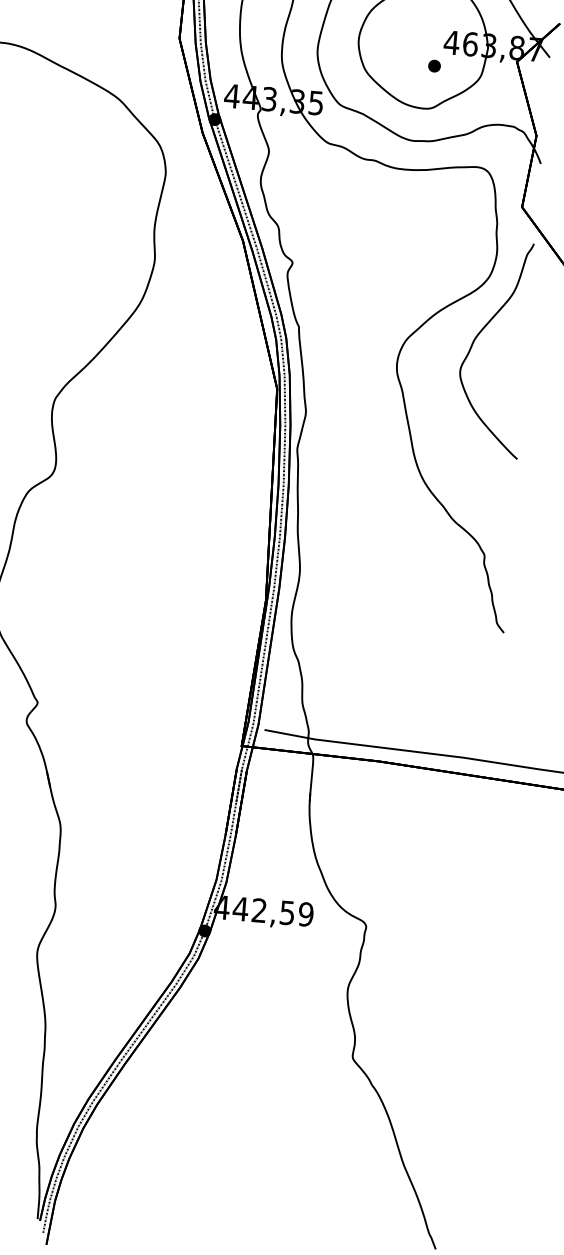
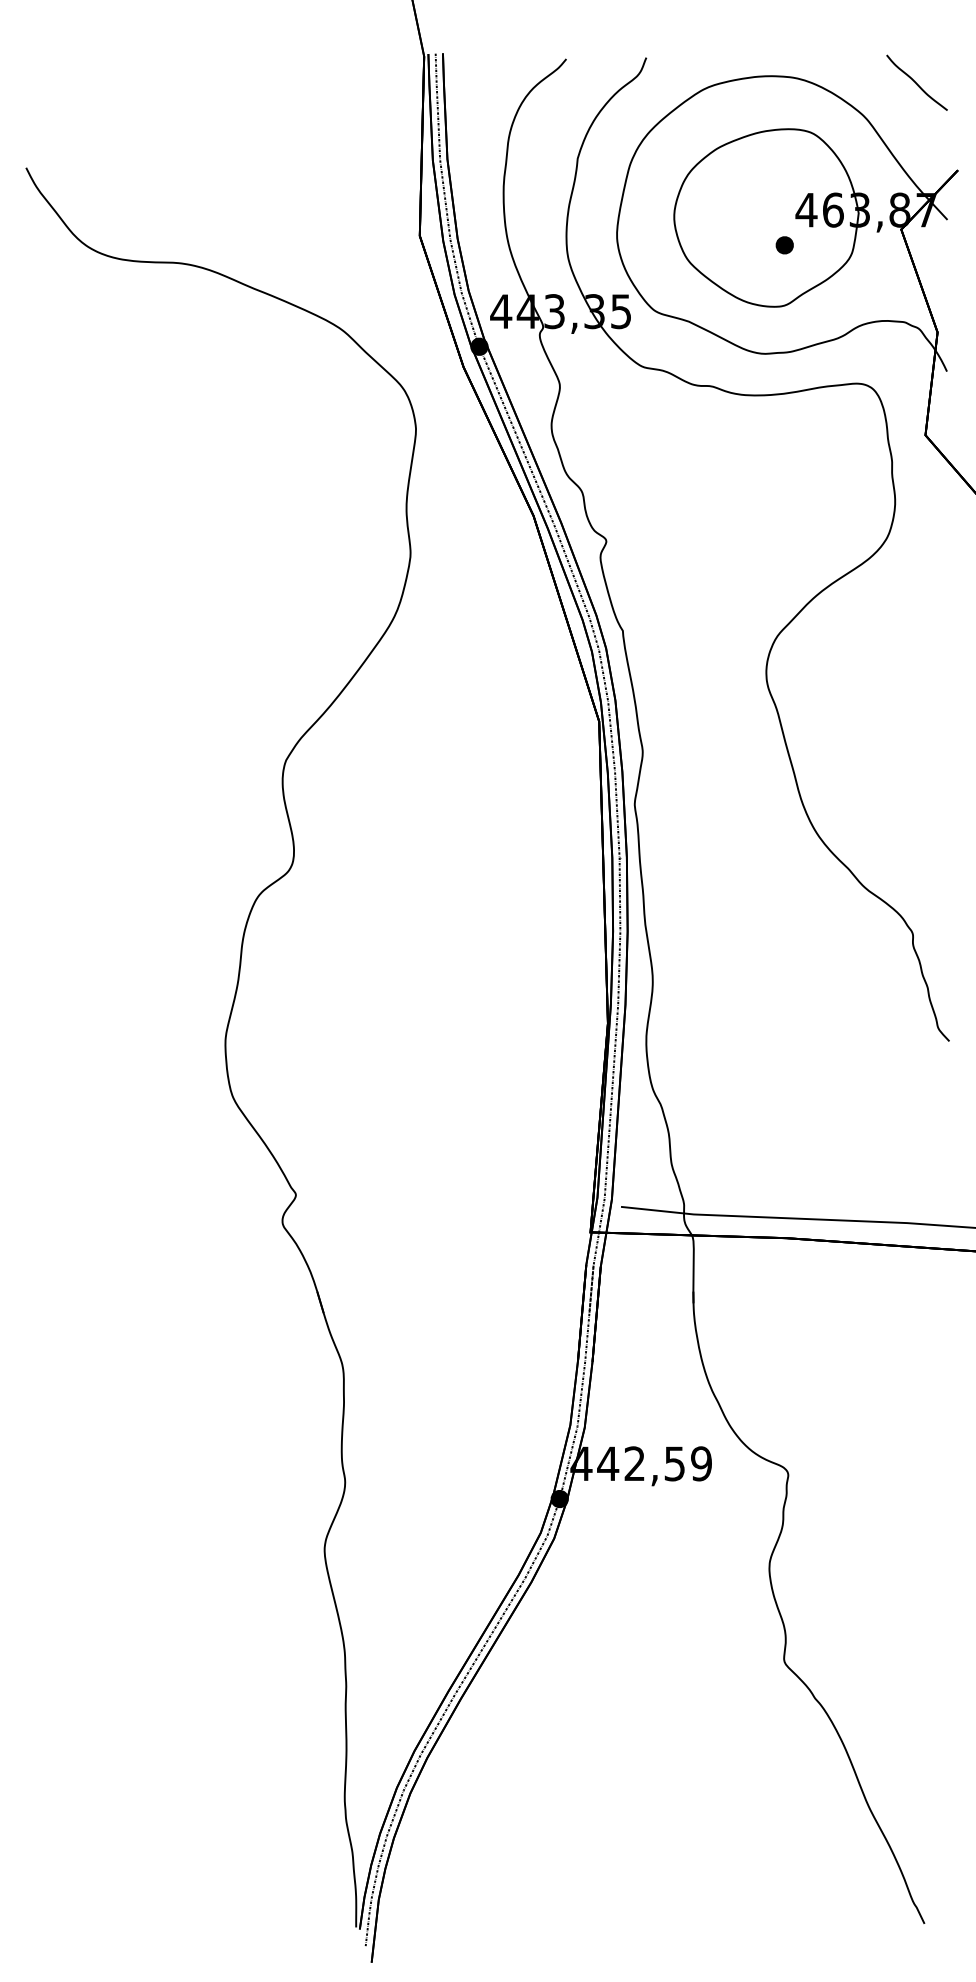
curve: (478, 335) -> (878, 622), removed

